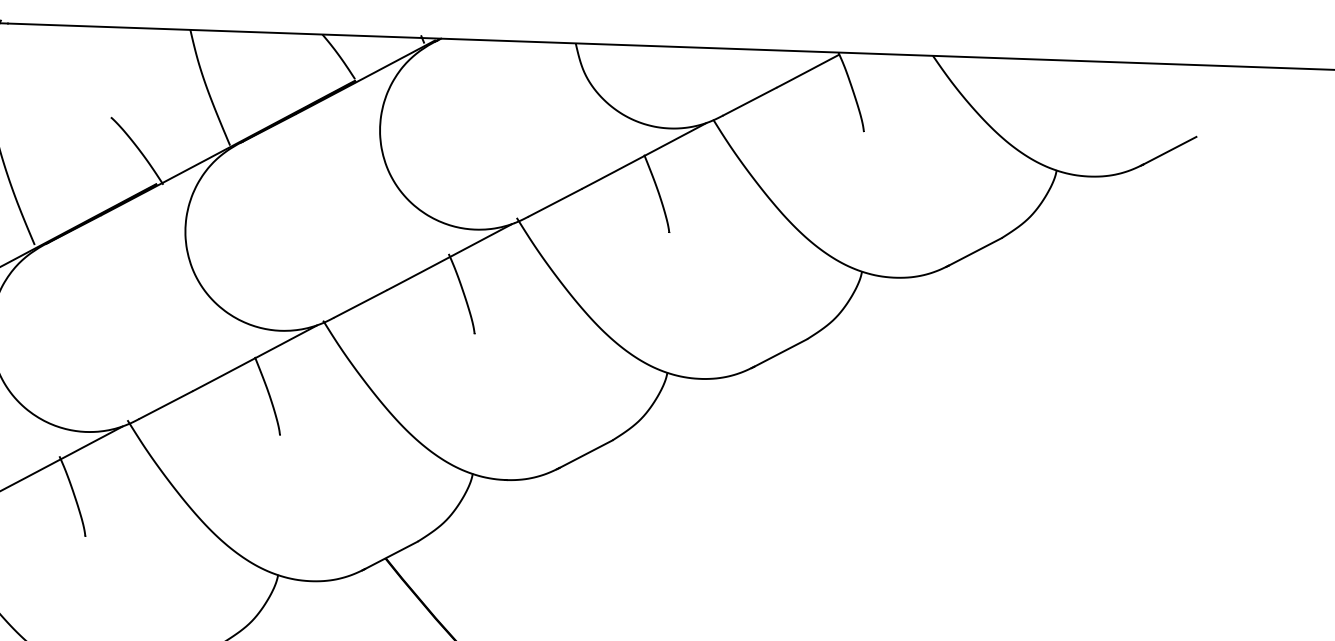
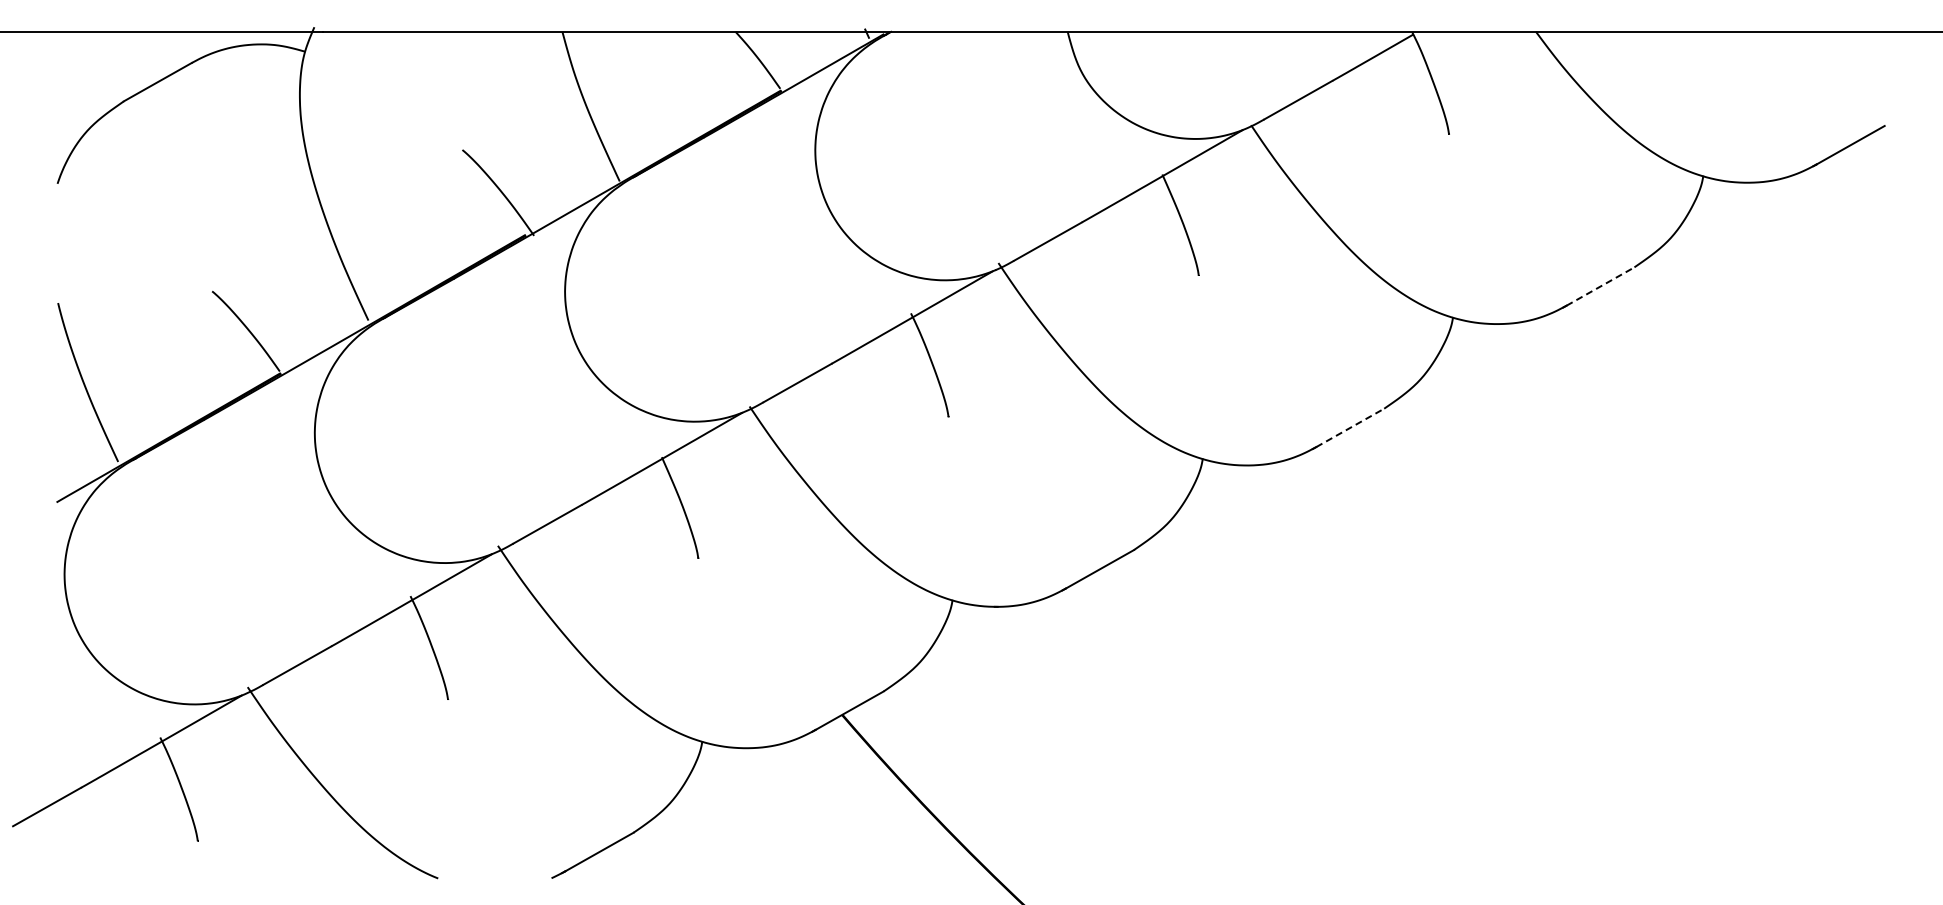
line: (975, 251) -> (1600, 286), solid -> dashed
line: (780, 352) -> (1350, 427), solid -> dashed

